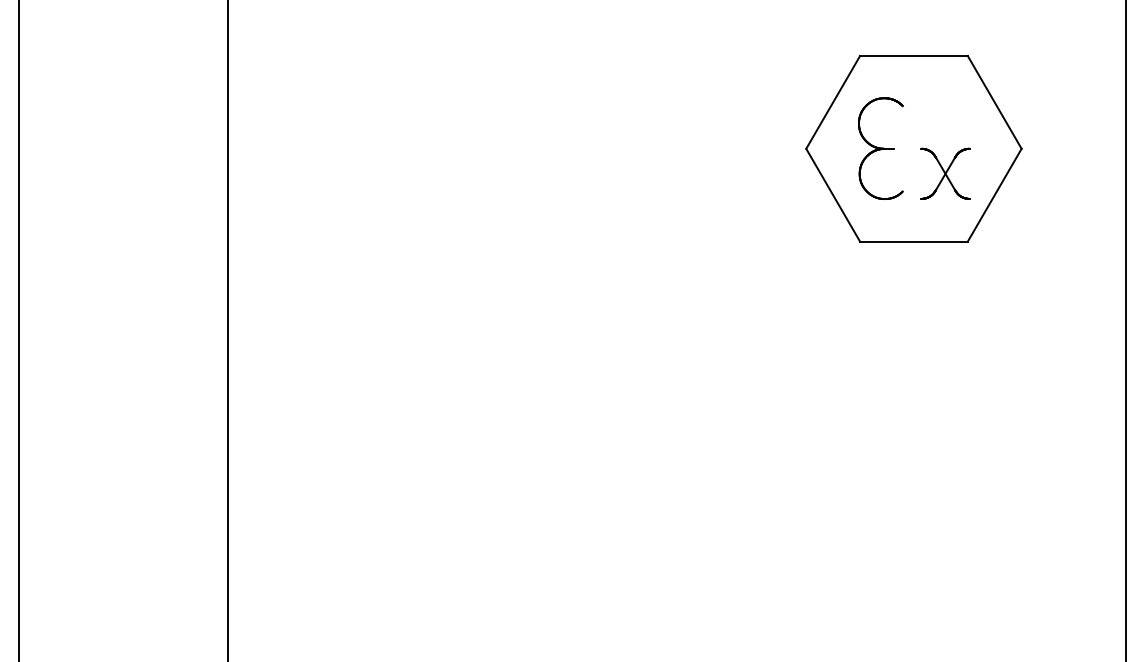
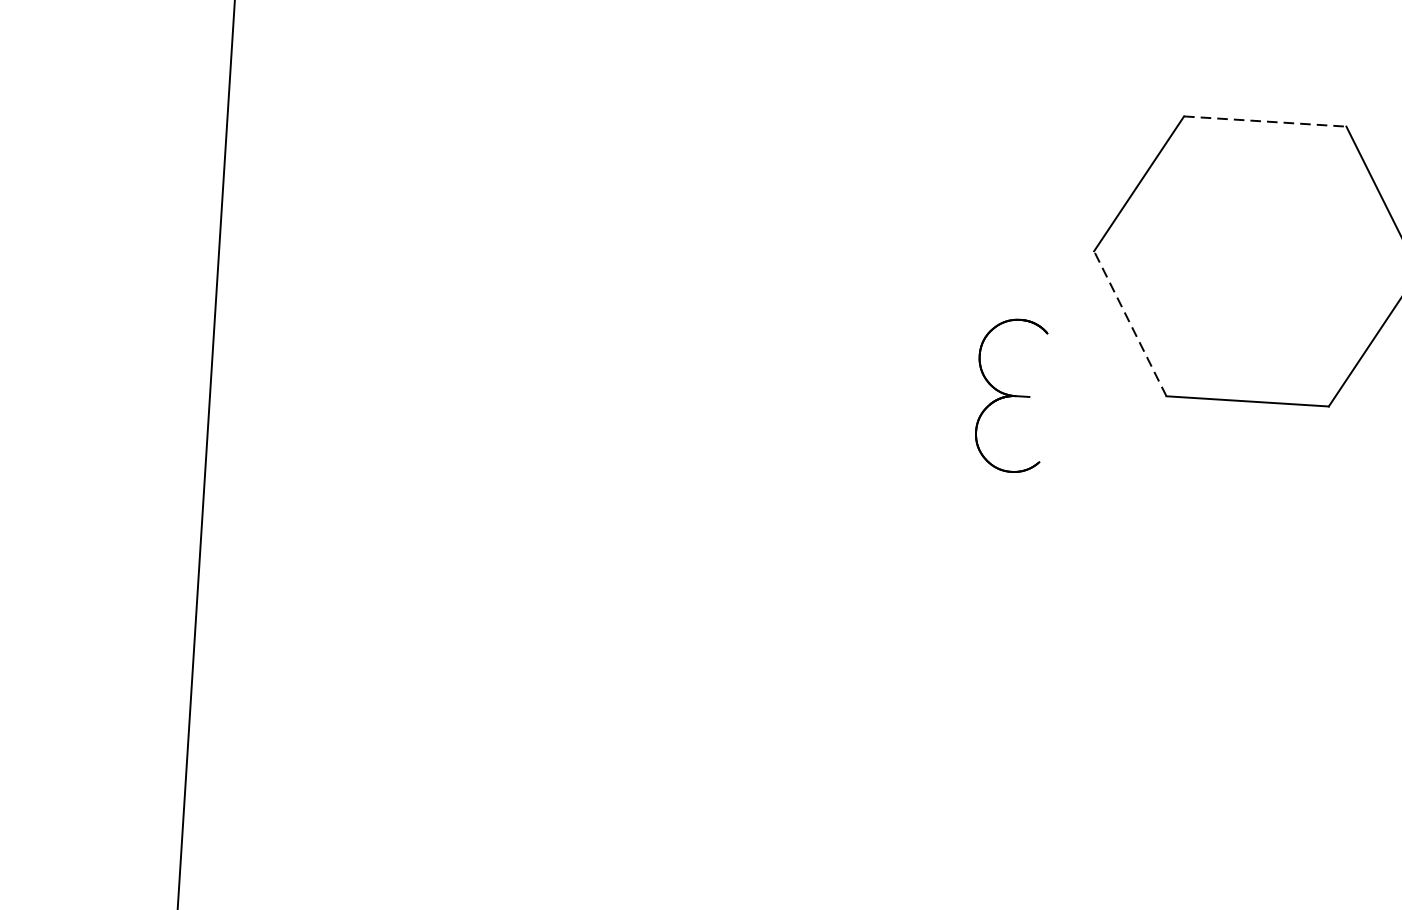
line: (913, 55) -> (1264, 120), solid -> dashed
part: (880, 148) -> (1009, 395), moved
part: (945, 173) -> (1301, 301), removed
line: (833, 195) -> (1130, 324), solid -> dashed

